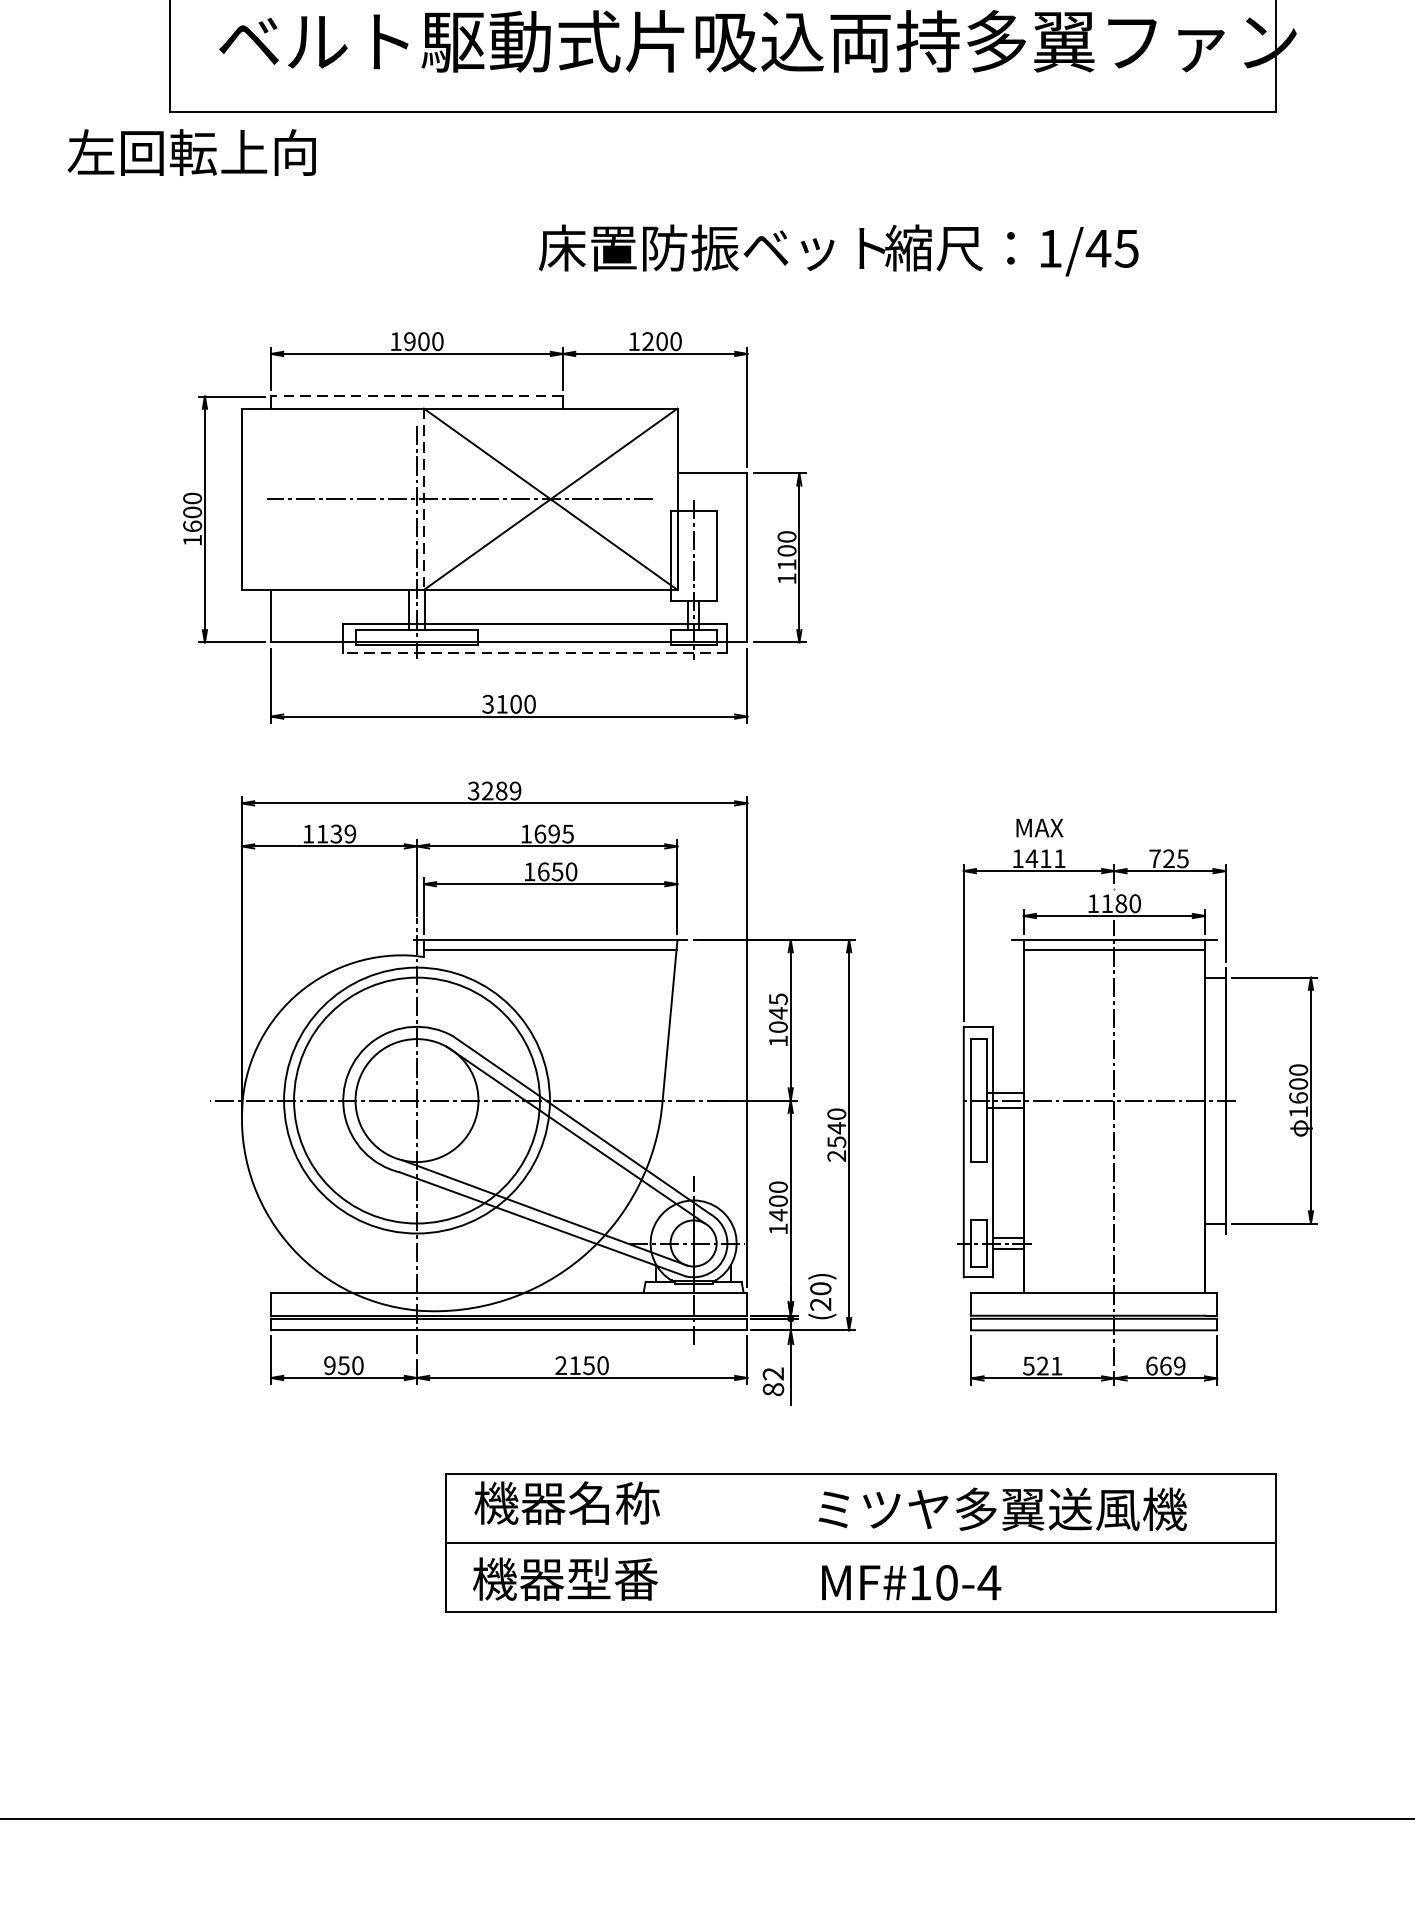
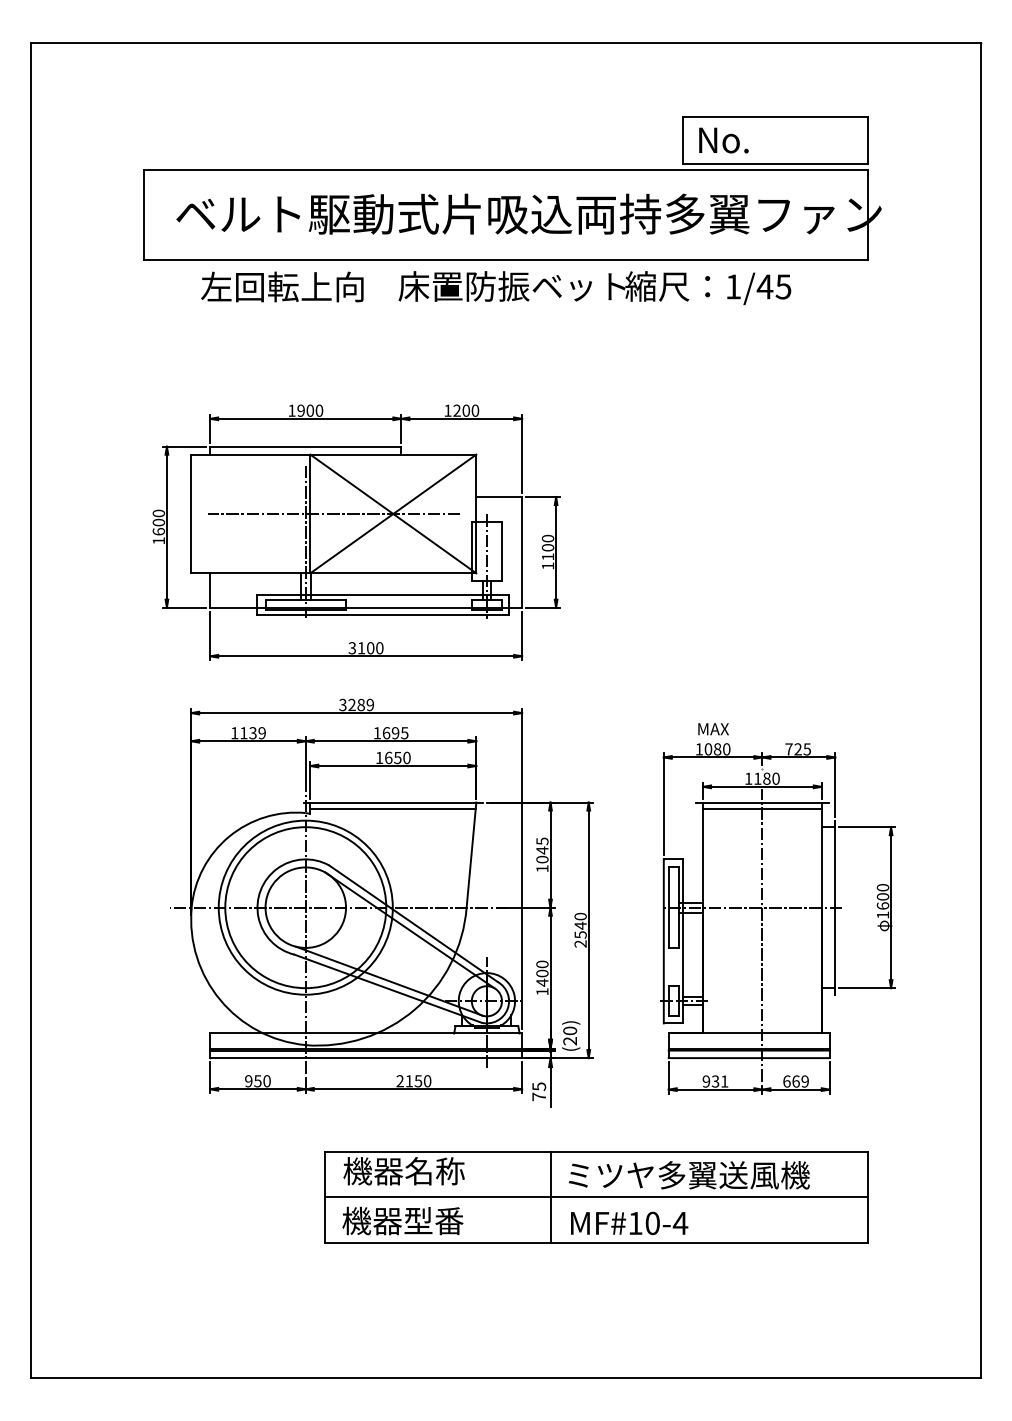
text: (192, 151) -> (282, 286), moved
text: (838, 251) -> (594, 288), moved
line: (416, 396) -> (305, 446), dashed -> solid
line: (424, 500) -> (310, 514), dashed -> solid
line: (535, 652) -> (383, 614), dashed -> solid
text: (1045, 858) -> (717, 749), 1411 -> 1080
text: (1035, 1366) -> (710, 1081), 521 -> 931
text: (773, 1381) -> (539, 1091), 82 -> 75
line: (792, 1541) -> (551, 1196), added

